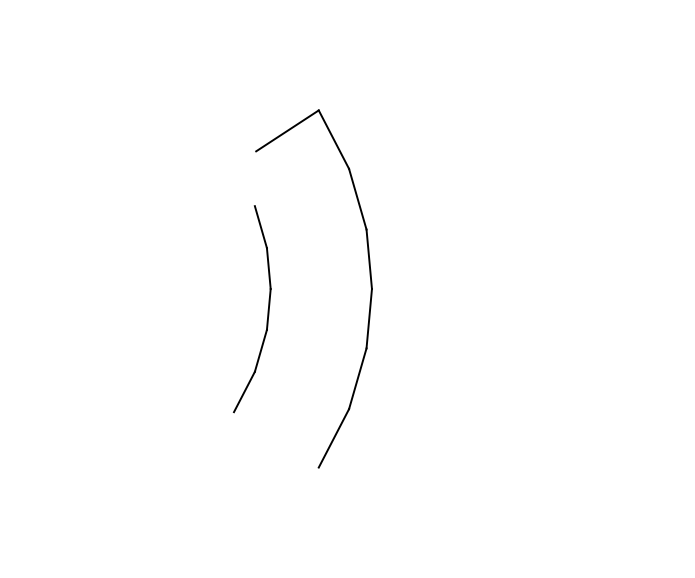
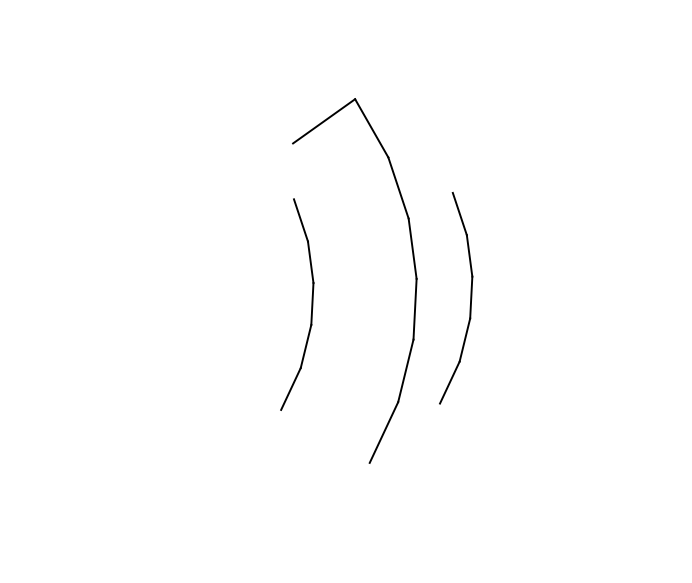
part: (423, 309) -> (469, 297), added

